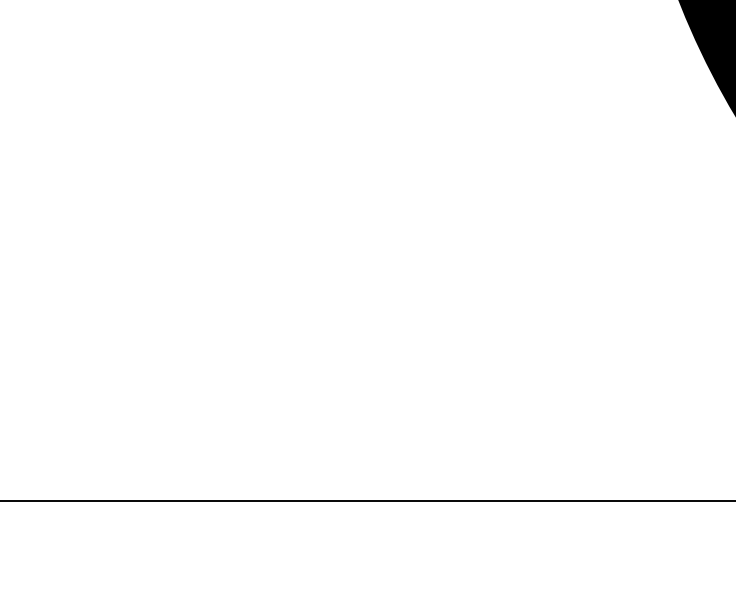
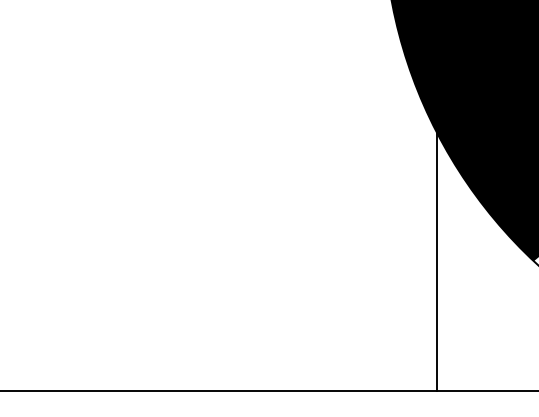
line: (712, 286) -> (436, 261), added

